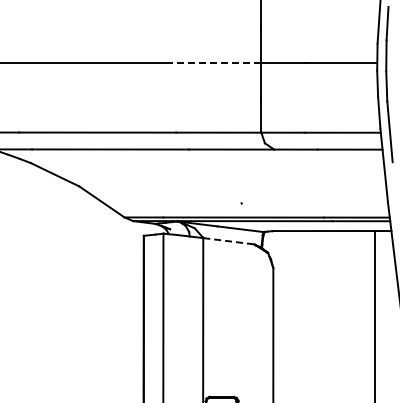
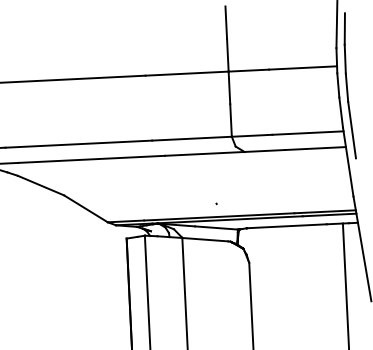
line: (216, 63) -> (186, 74), dashed -> solid
line: (227, 241) -> (205, 240), dashed -> solid

